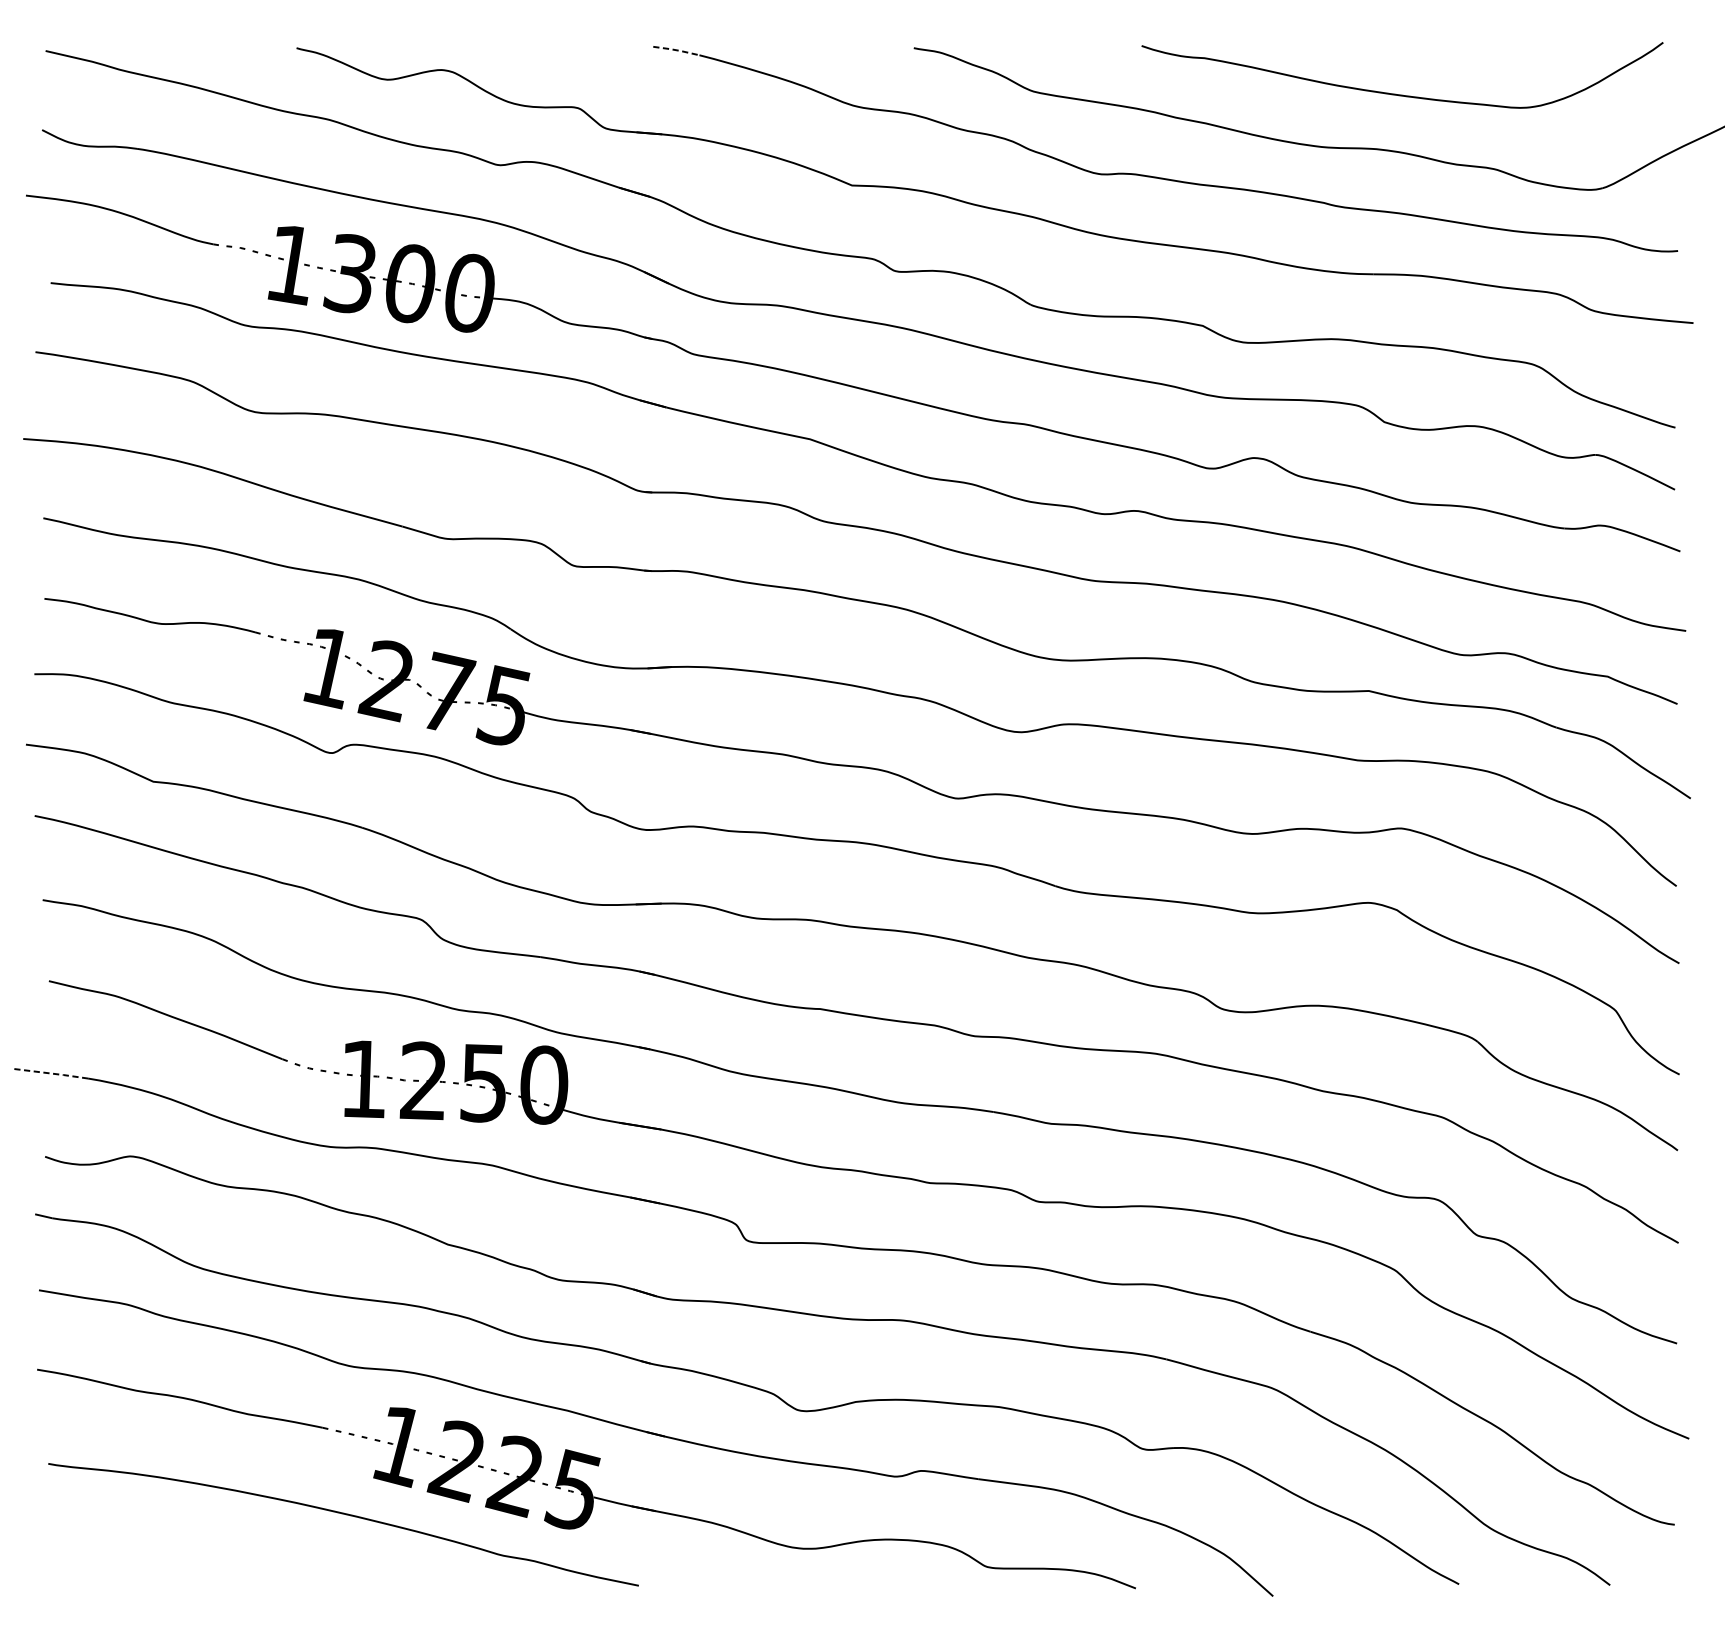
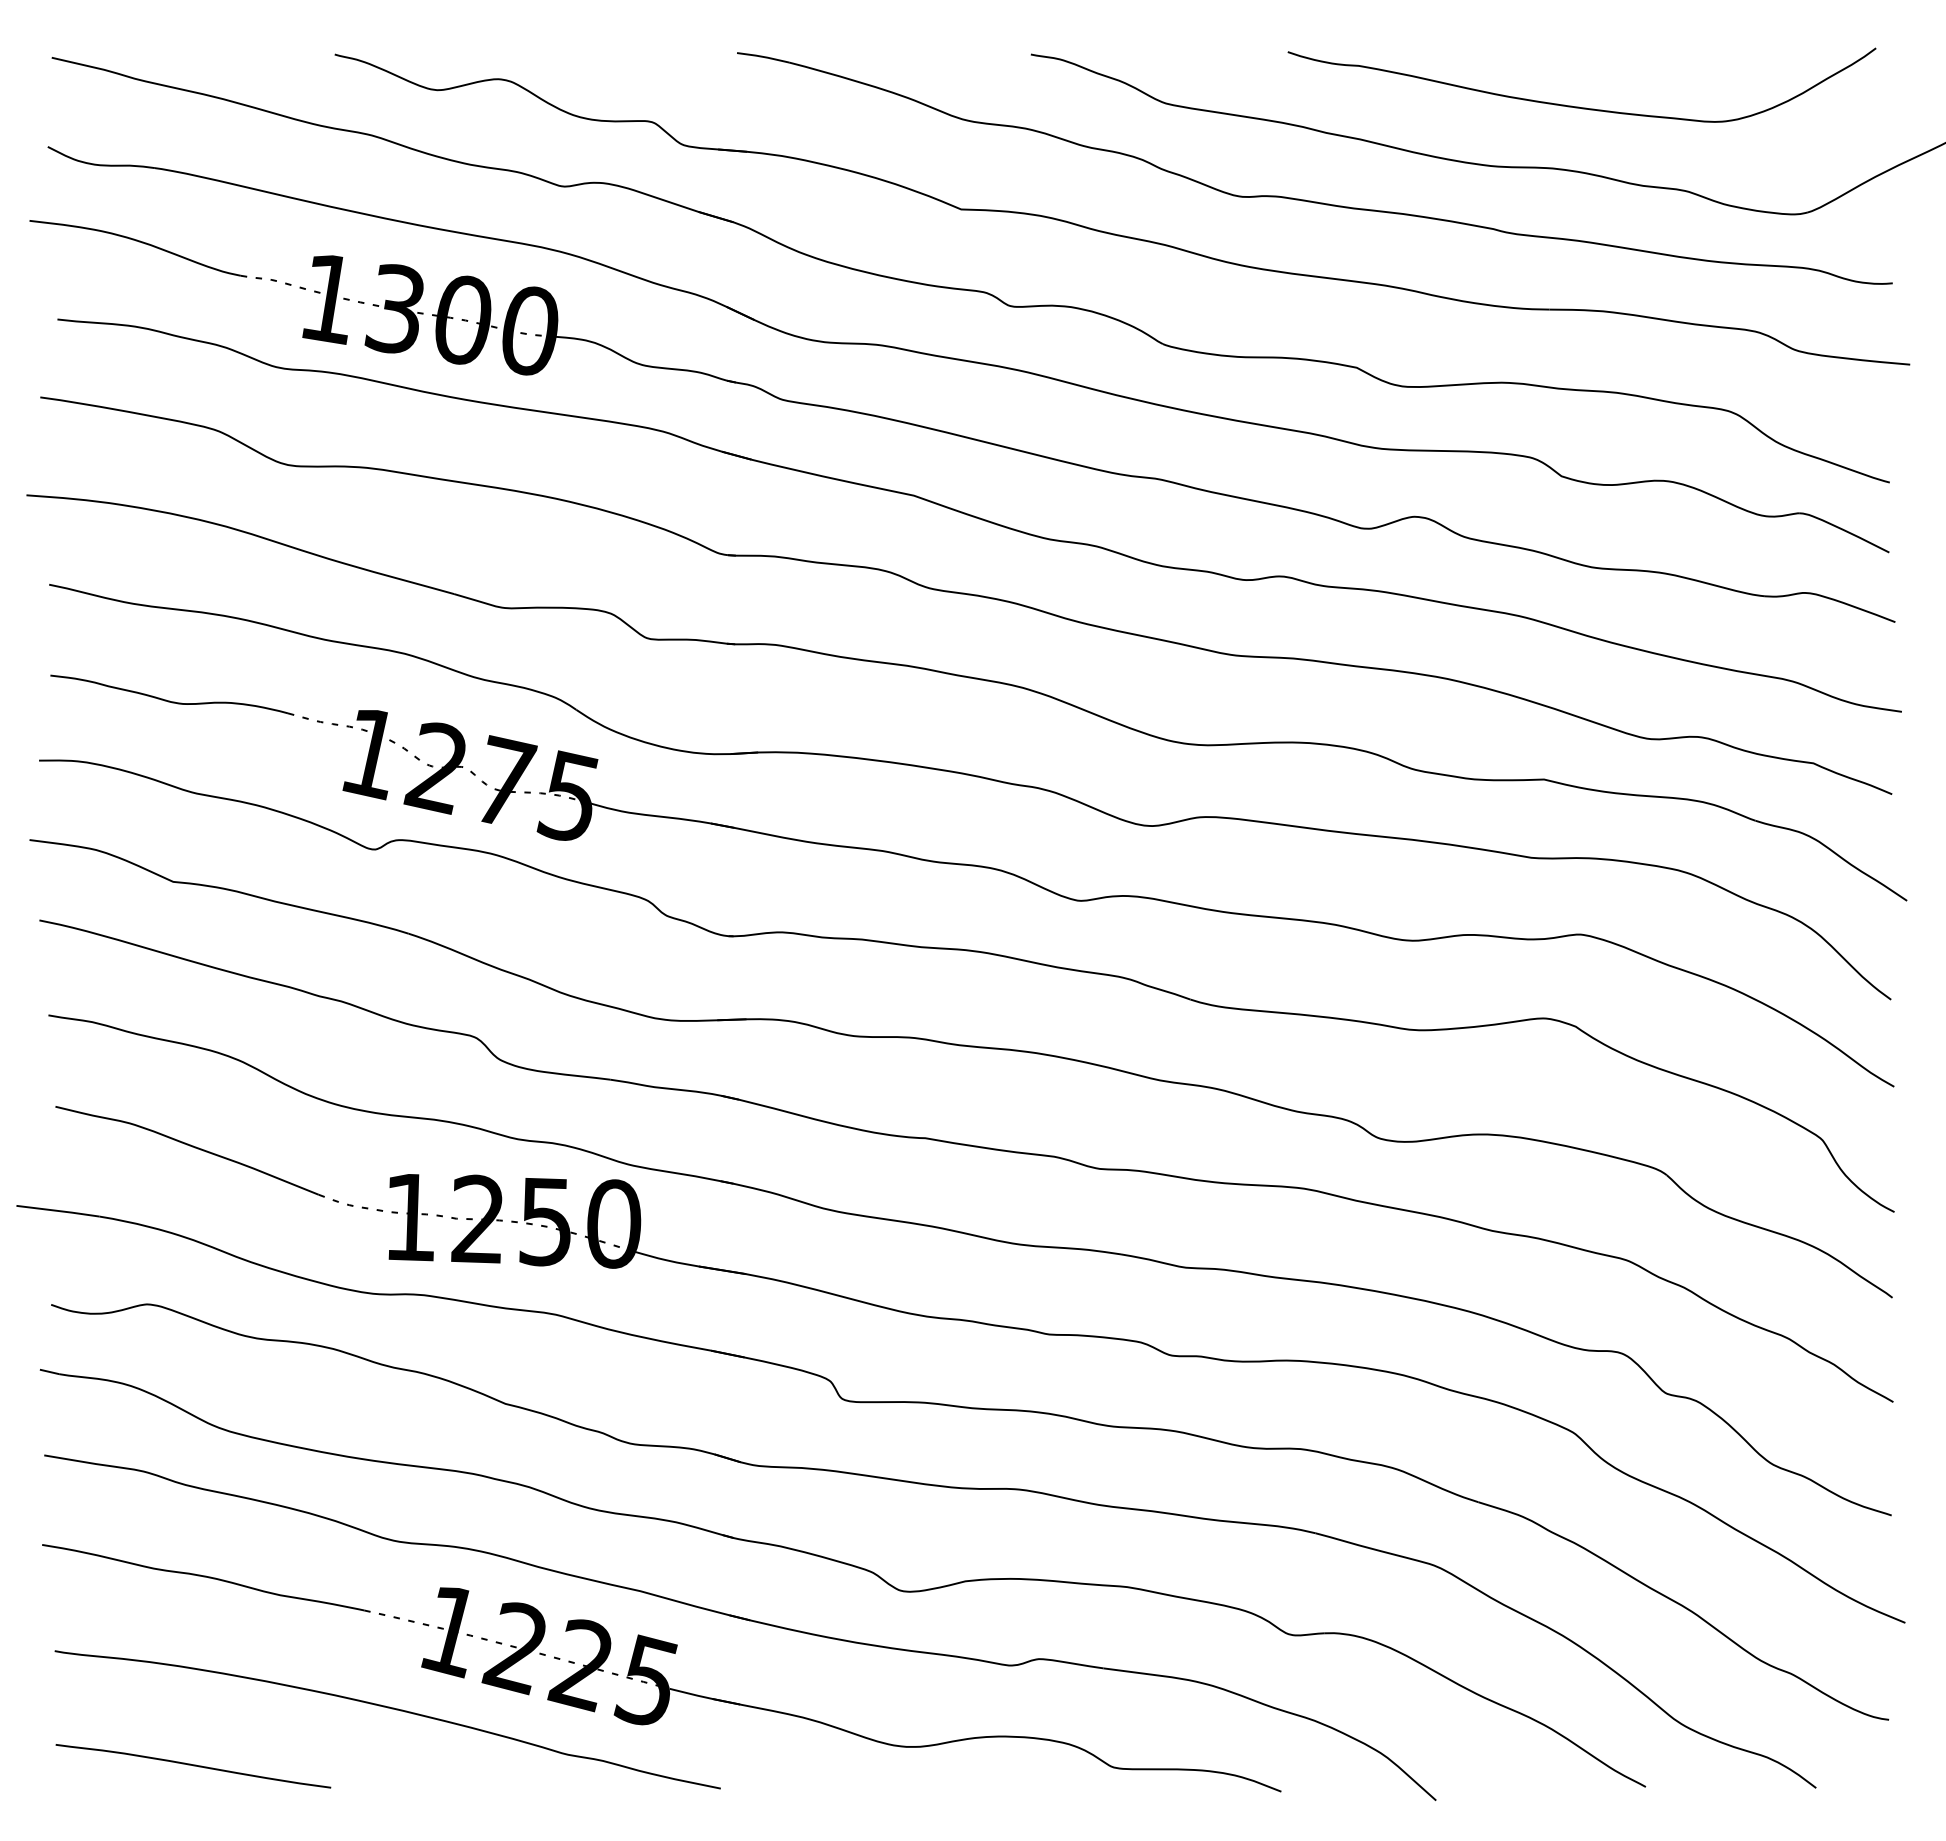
line: (675, 49) -> (762, 56), dashed -> solid
line: (52, 1074) -> (59, 1211), dashed -> solid
curve: (171, 1566) -> (193, 1766), added

